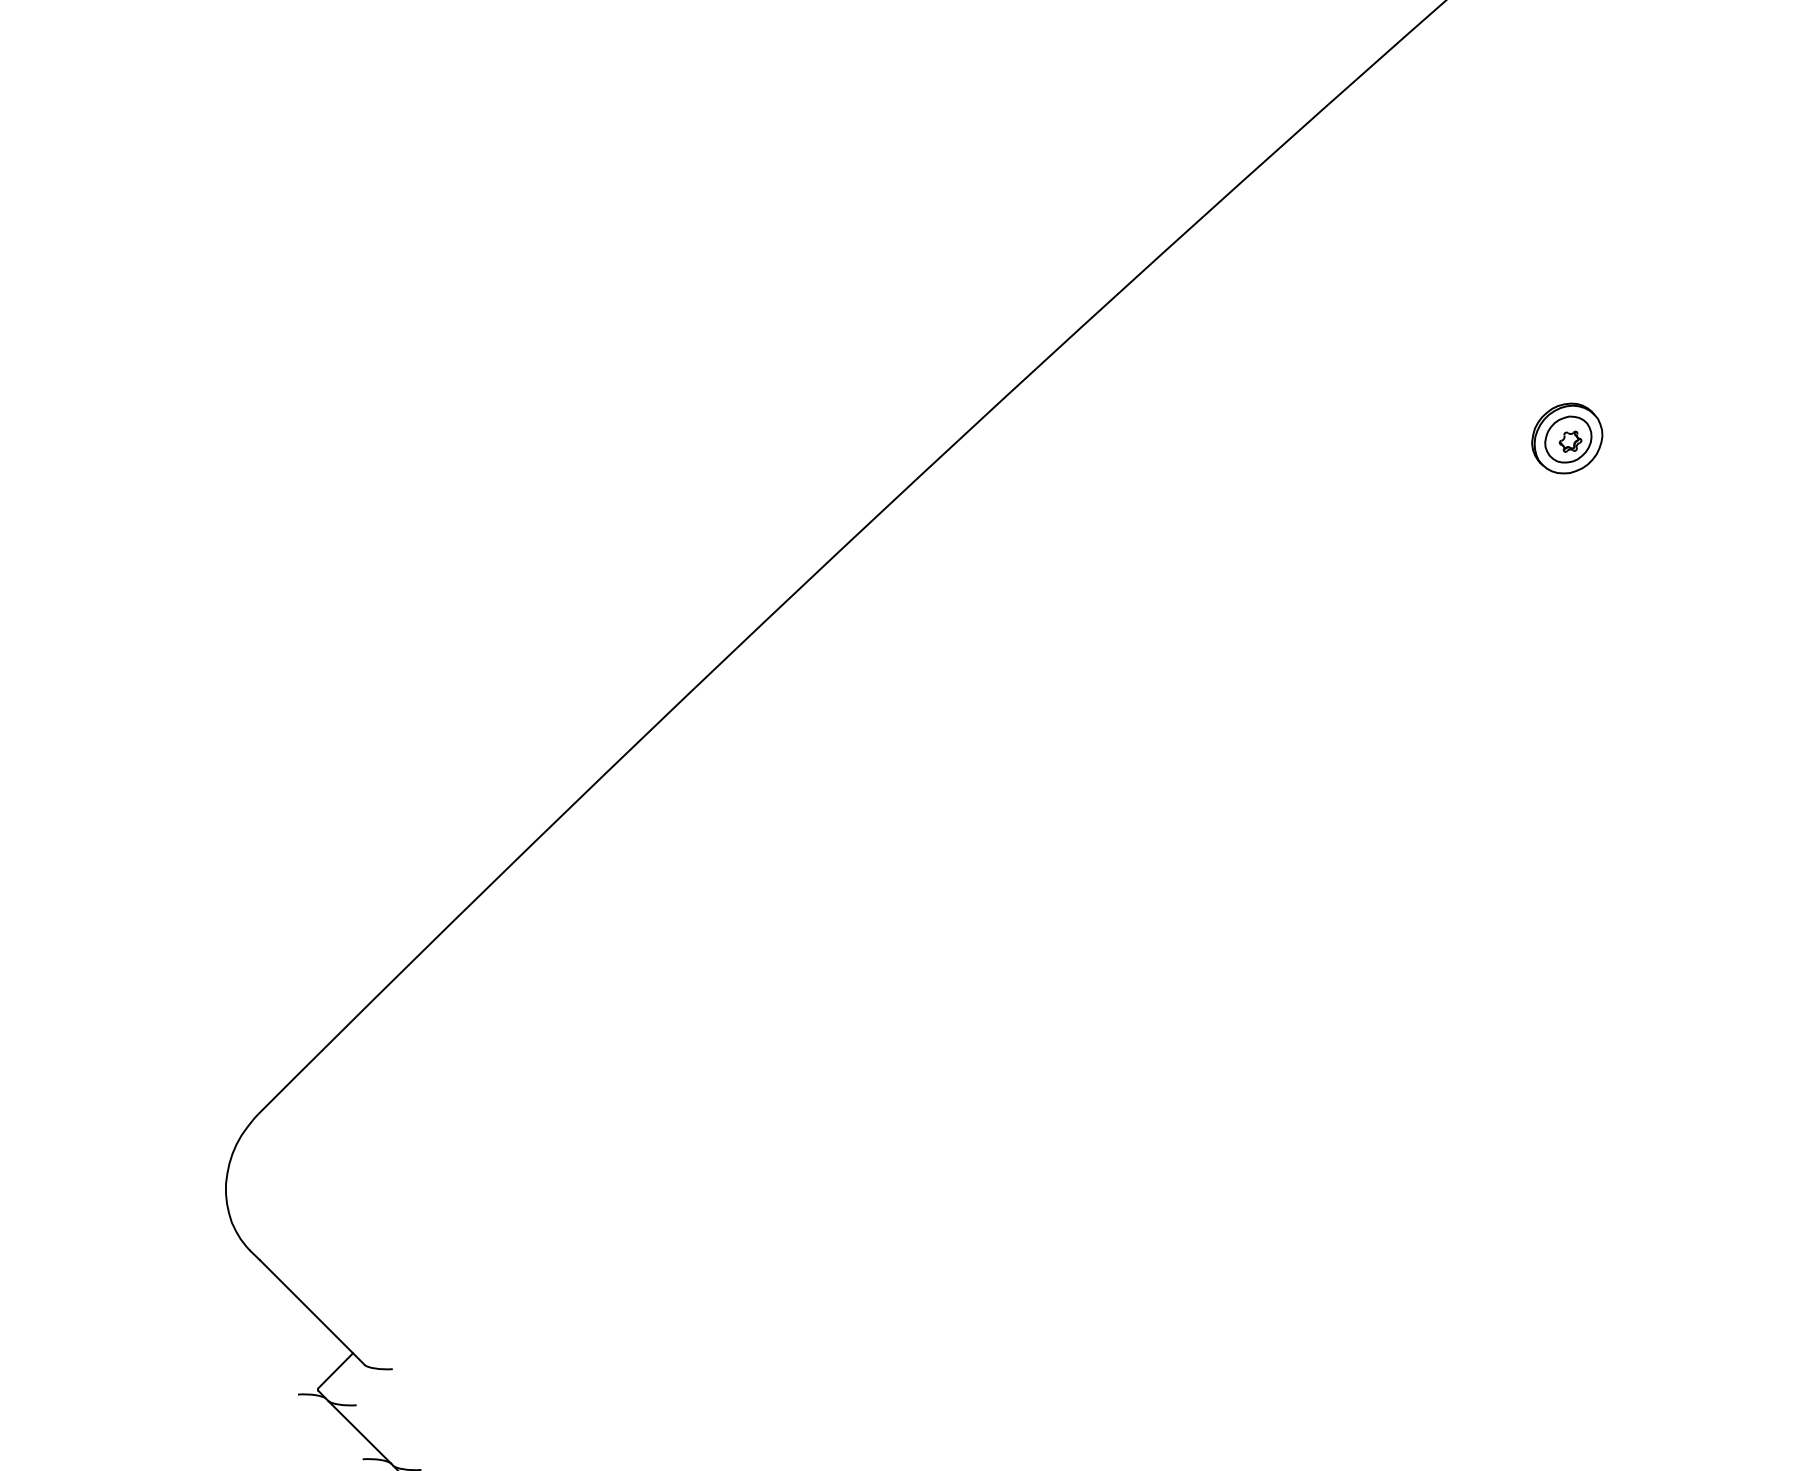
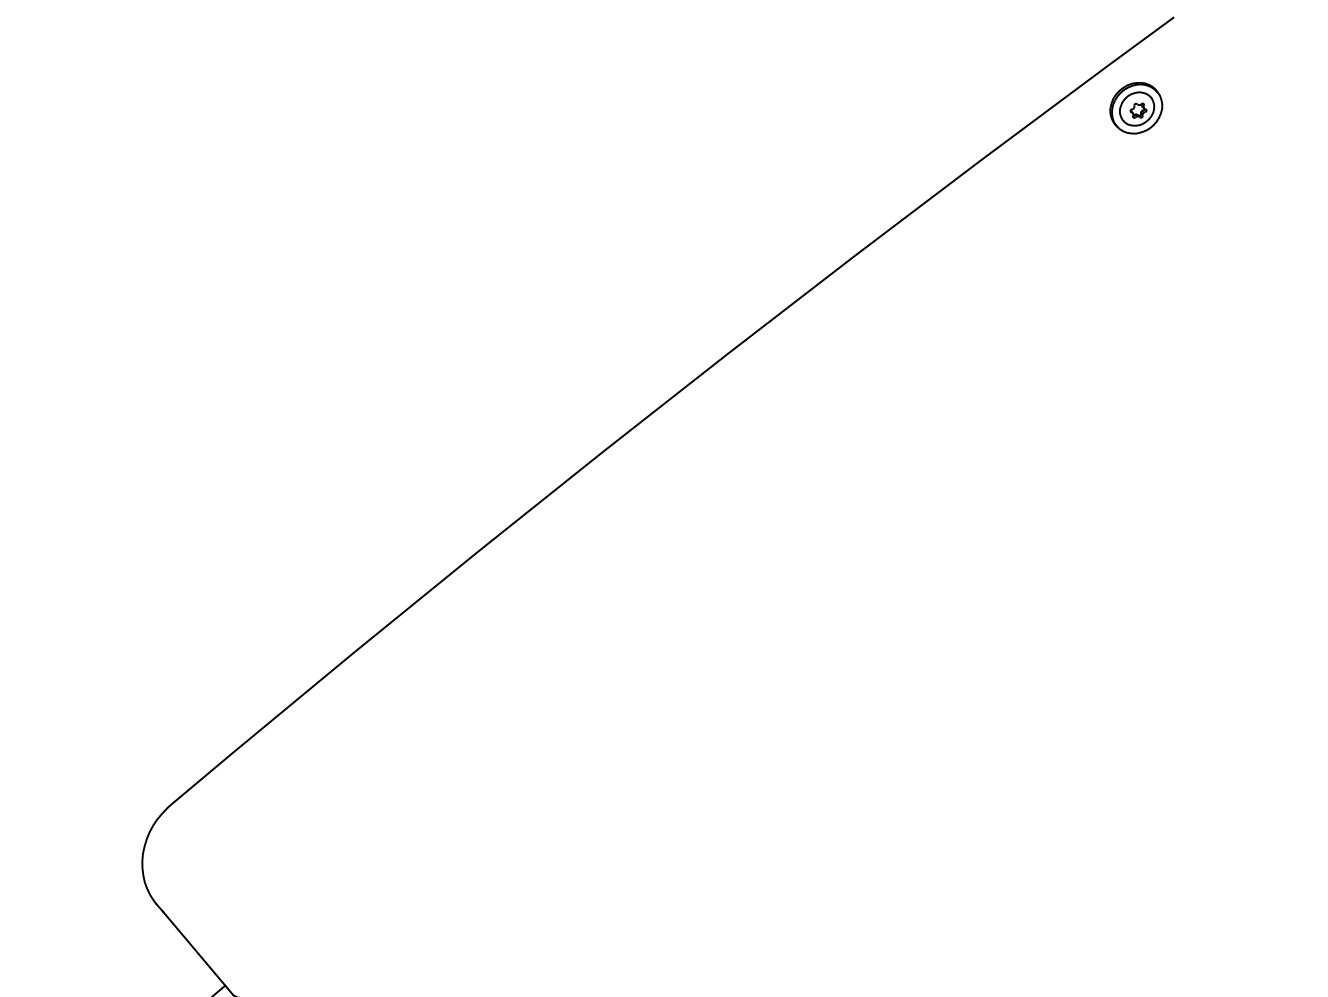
part: (1567, 438) -> (1136, 108), moved

